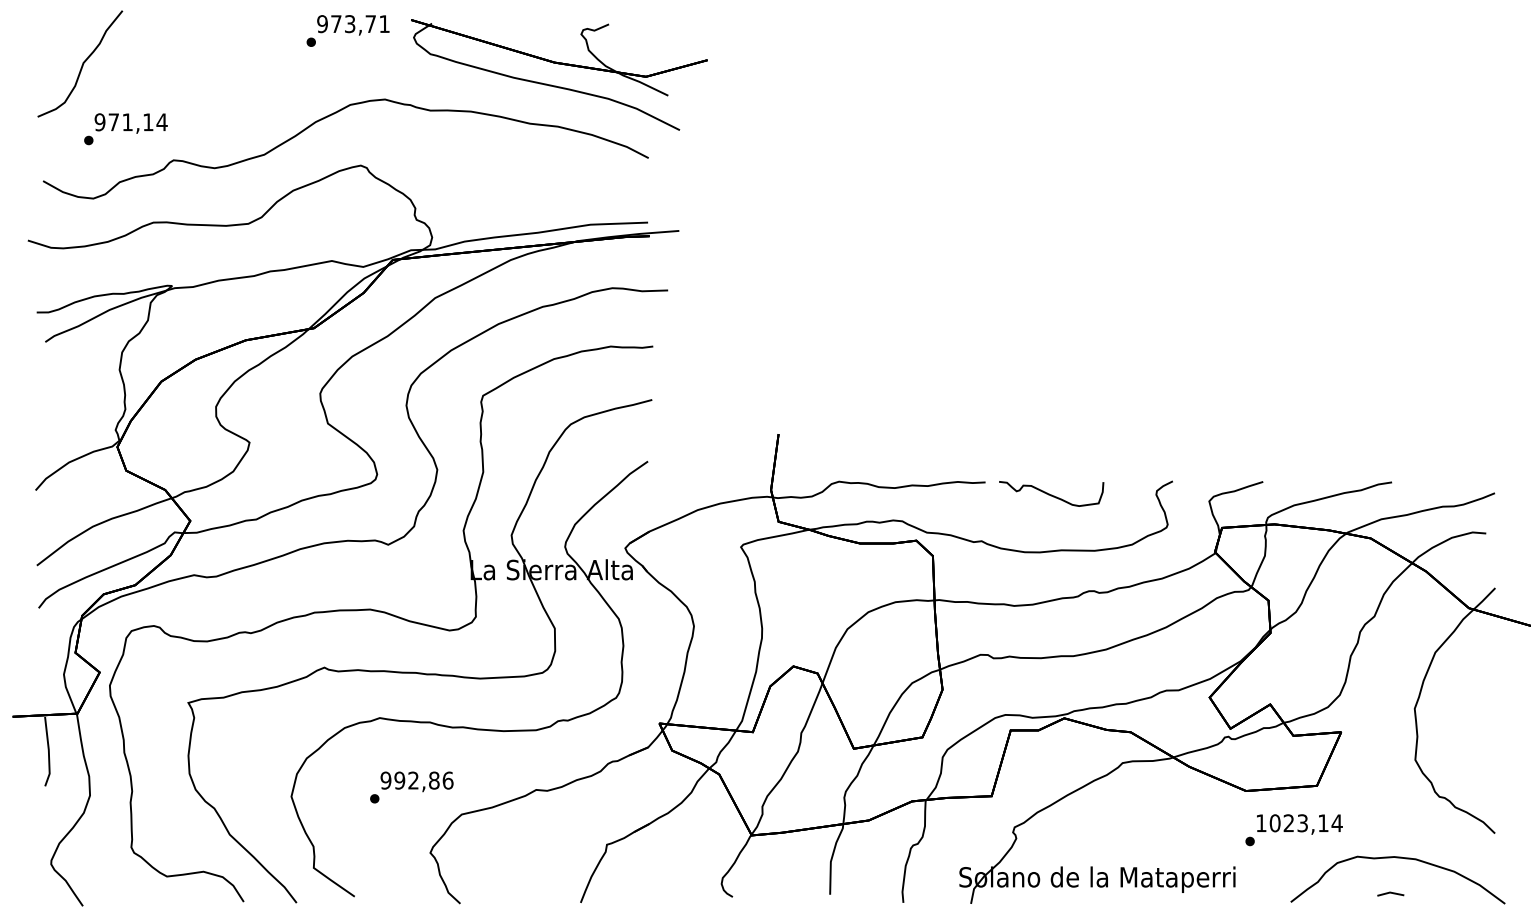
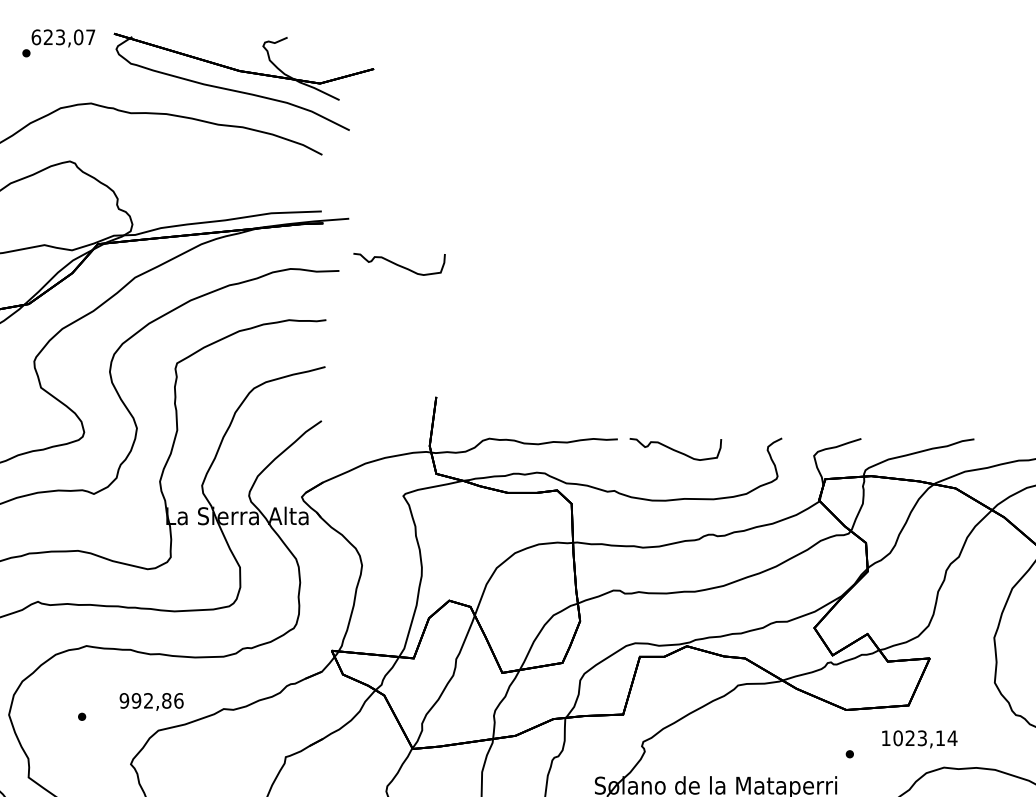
text: (353, 24) -> (63, 37), 973,71 -> 623,07
curve: (736, 283) -> (399, 264), added
text: (416, 781) -> (151, 701), moved
text: (1299, 824) -> (919, 739), moved

